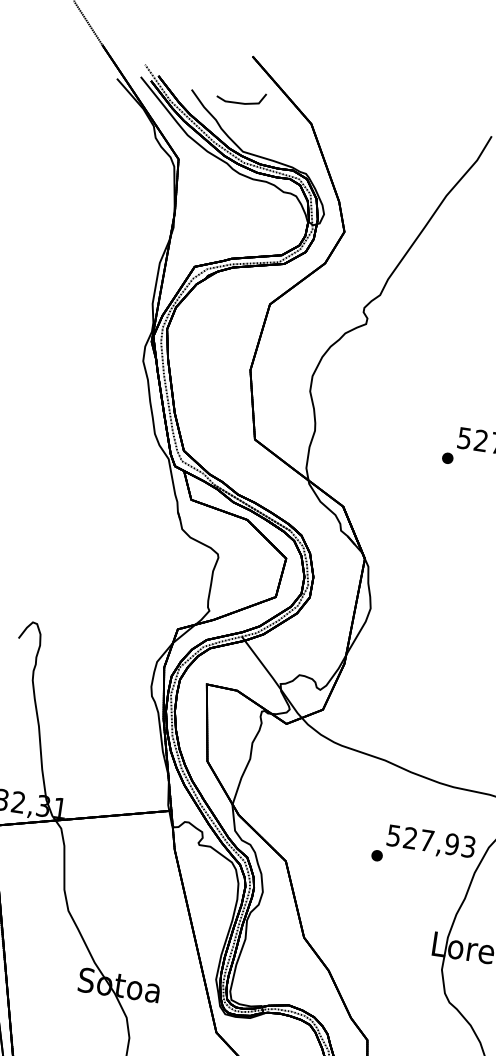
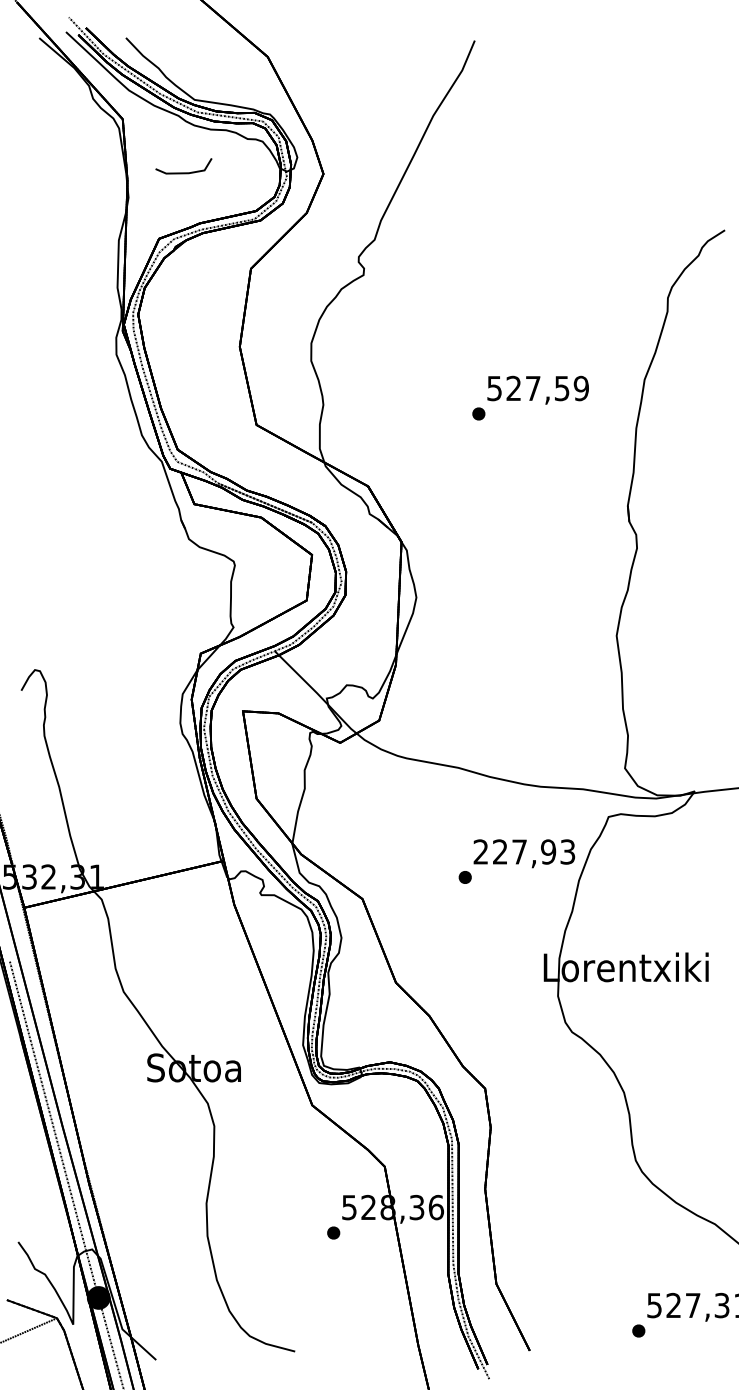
line: (240, 102) -> (183, 172), moved
text: (393, 835) -> (480, 851), 527,93 -> 227,93

